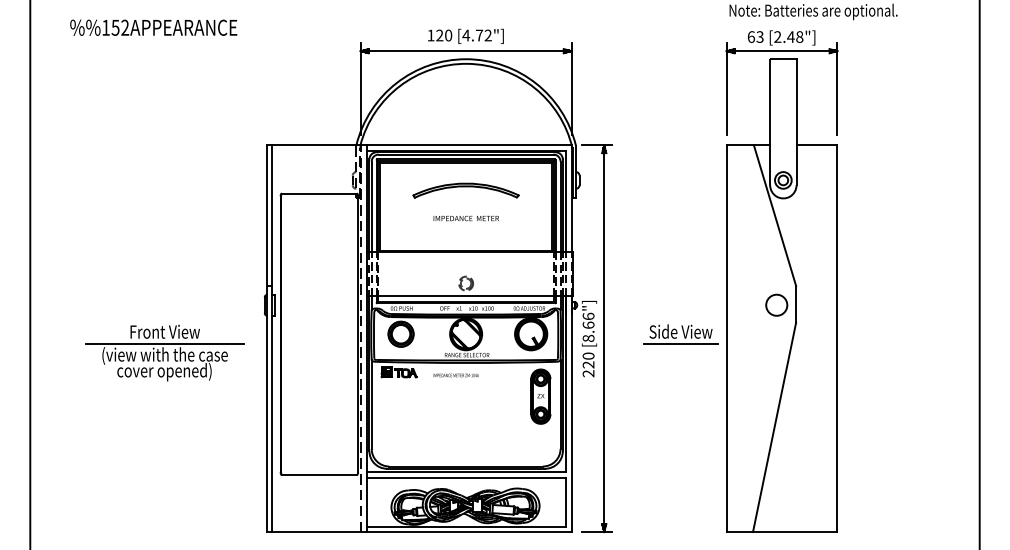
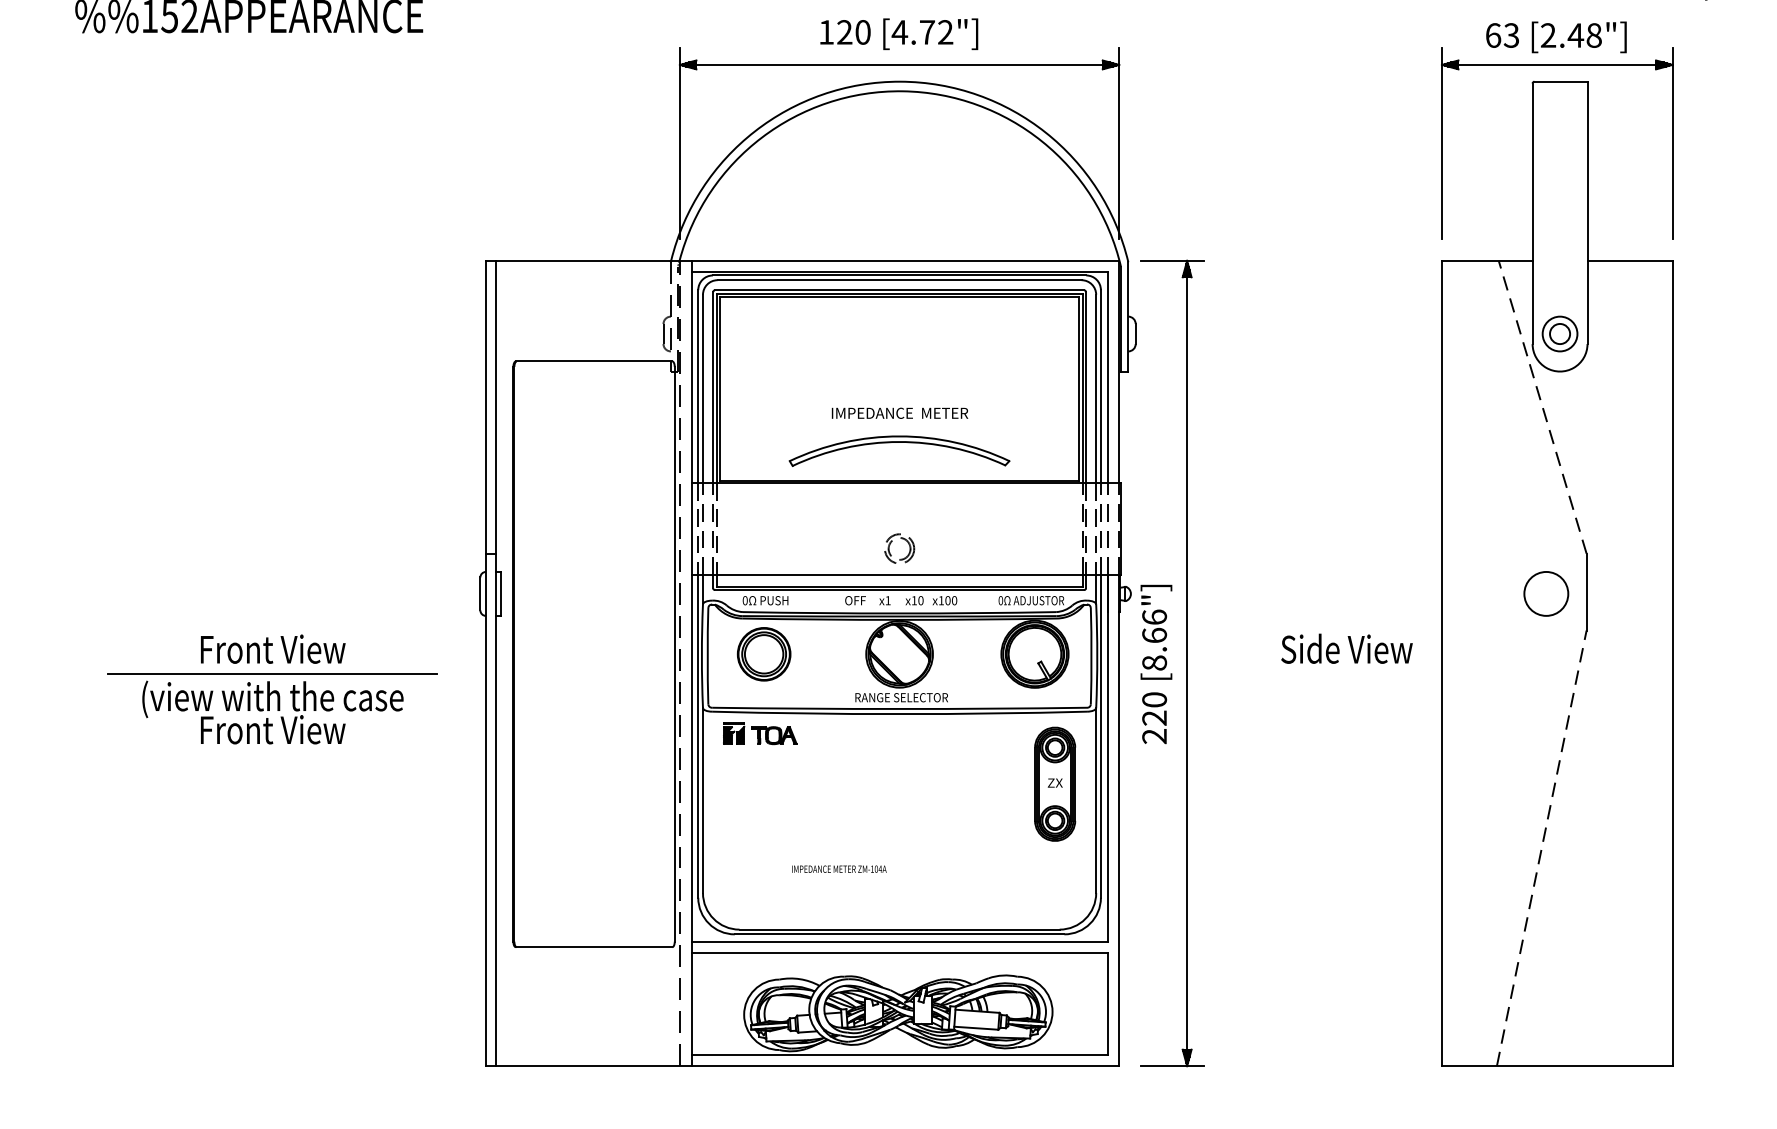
part: (465, 190) -> (898, 450), moved
line: (774, 215) -> (1541, 407), solid -> dashed
line: (680, 343) -> (1345, 673), removed
text: (164, 371) -> (271, 731), cover opened) -> Front View
text: (455, 375) -> (837, 869), moved
line: (774, 427) -> (1541, 848), solid -> dashed

